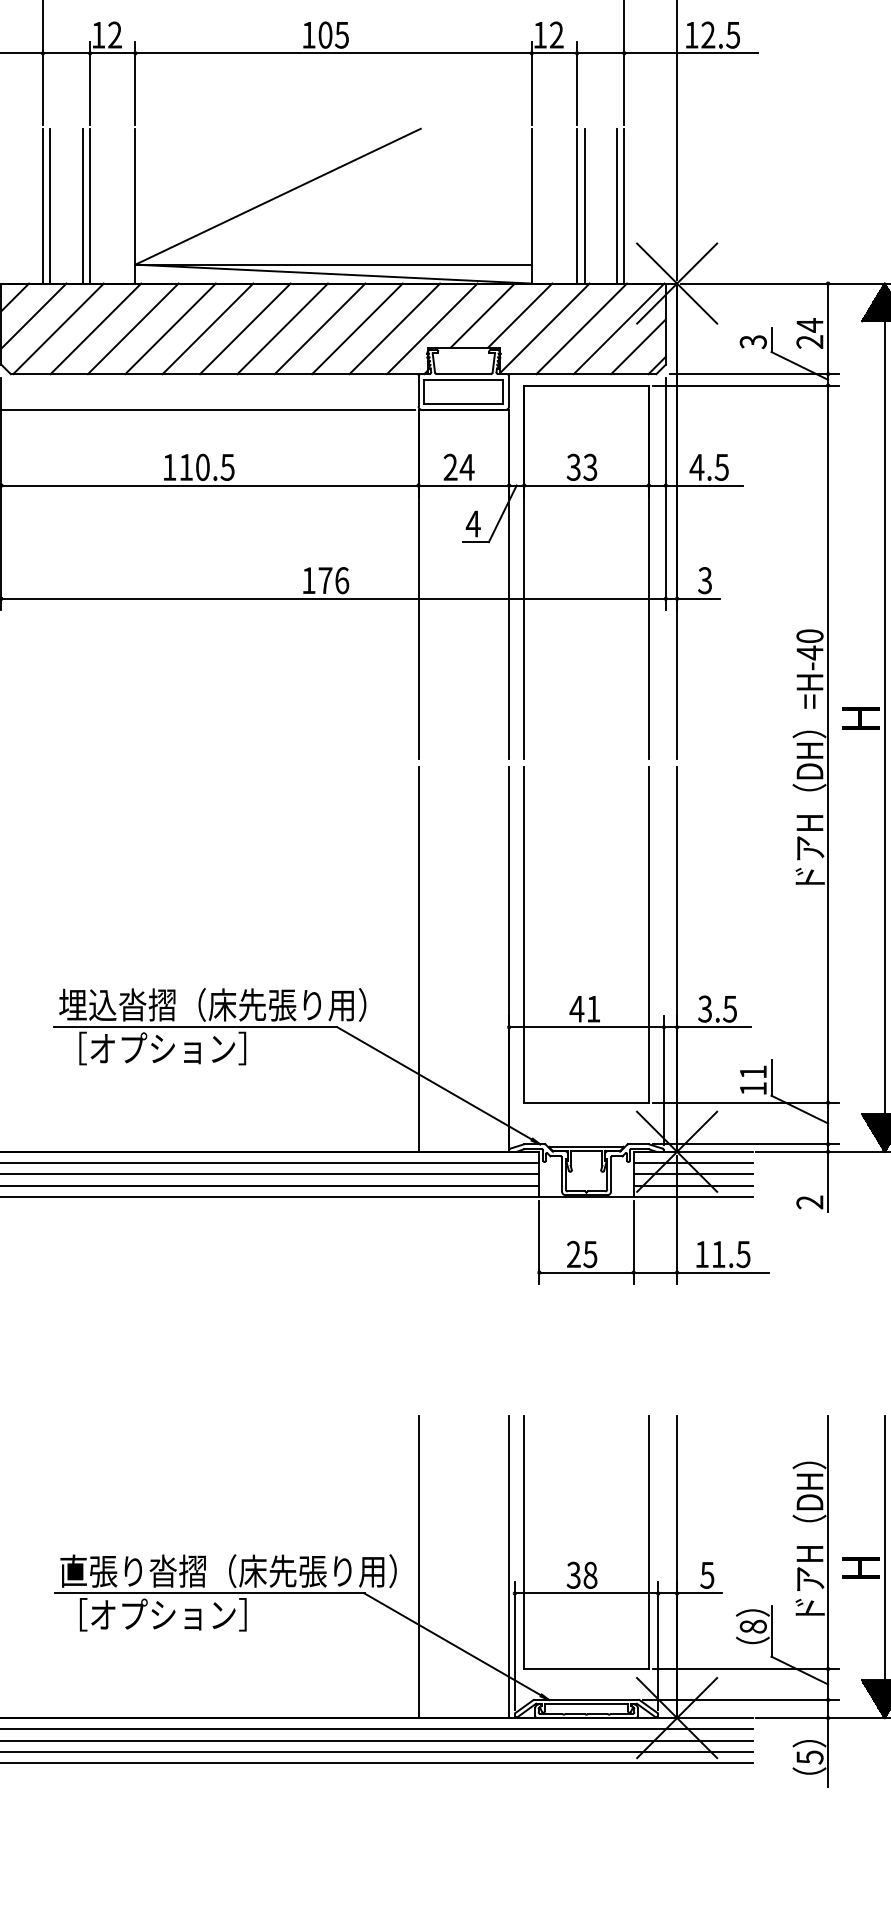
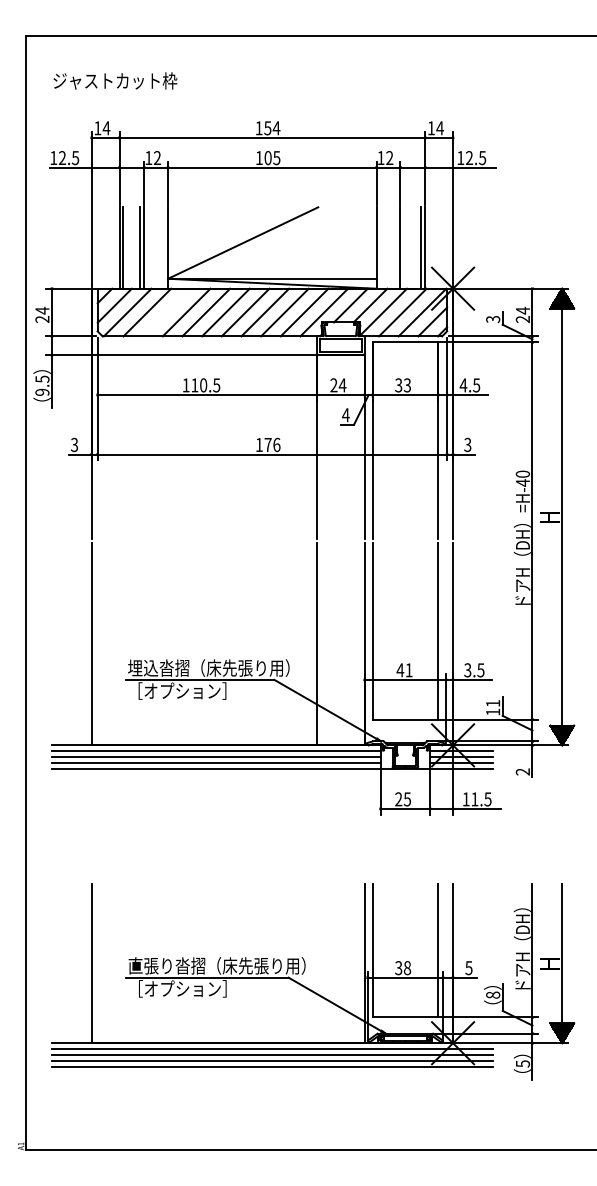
line: (584, 205) -> (404, 247), removed
line: (132, 328) -> (166, 312), removed
line: (419, 1566) -> (317, 963), removed

